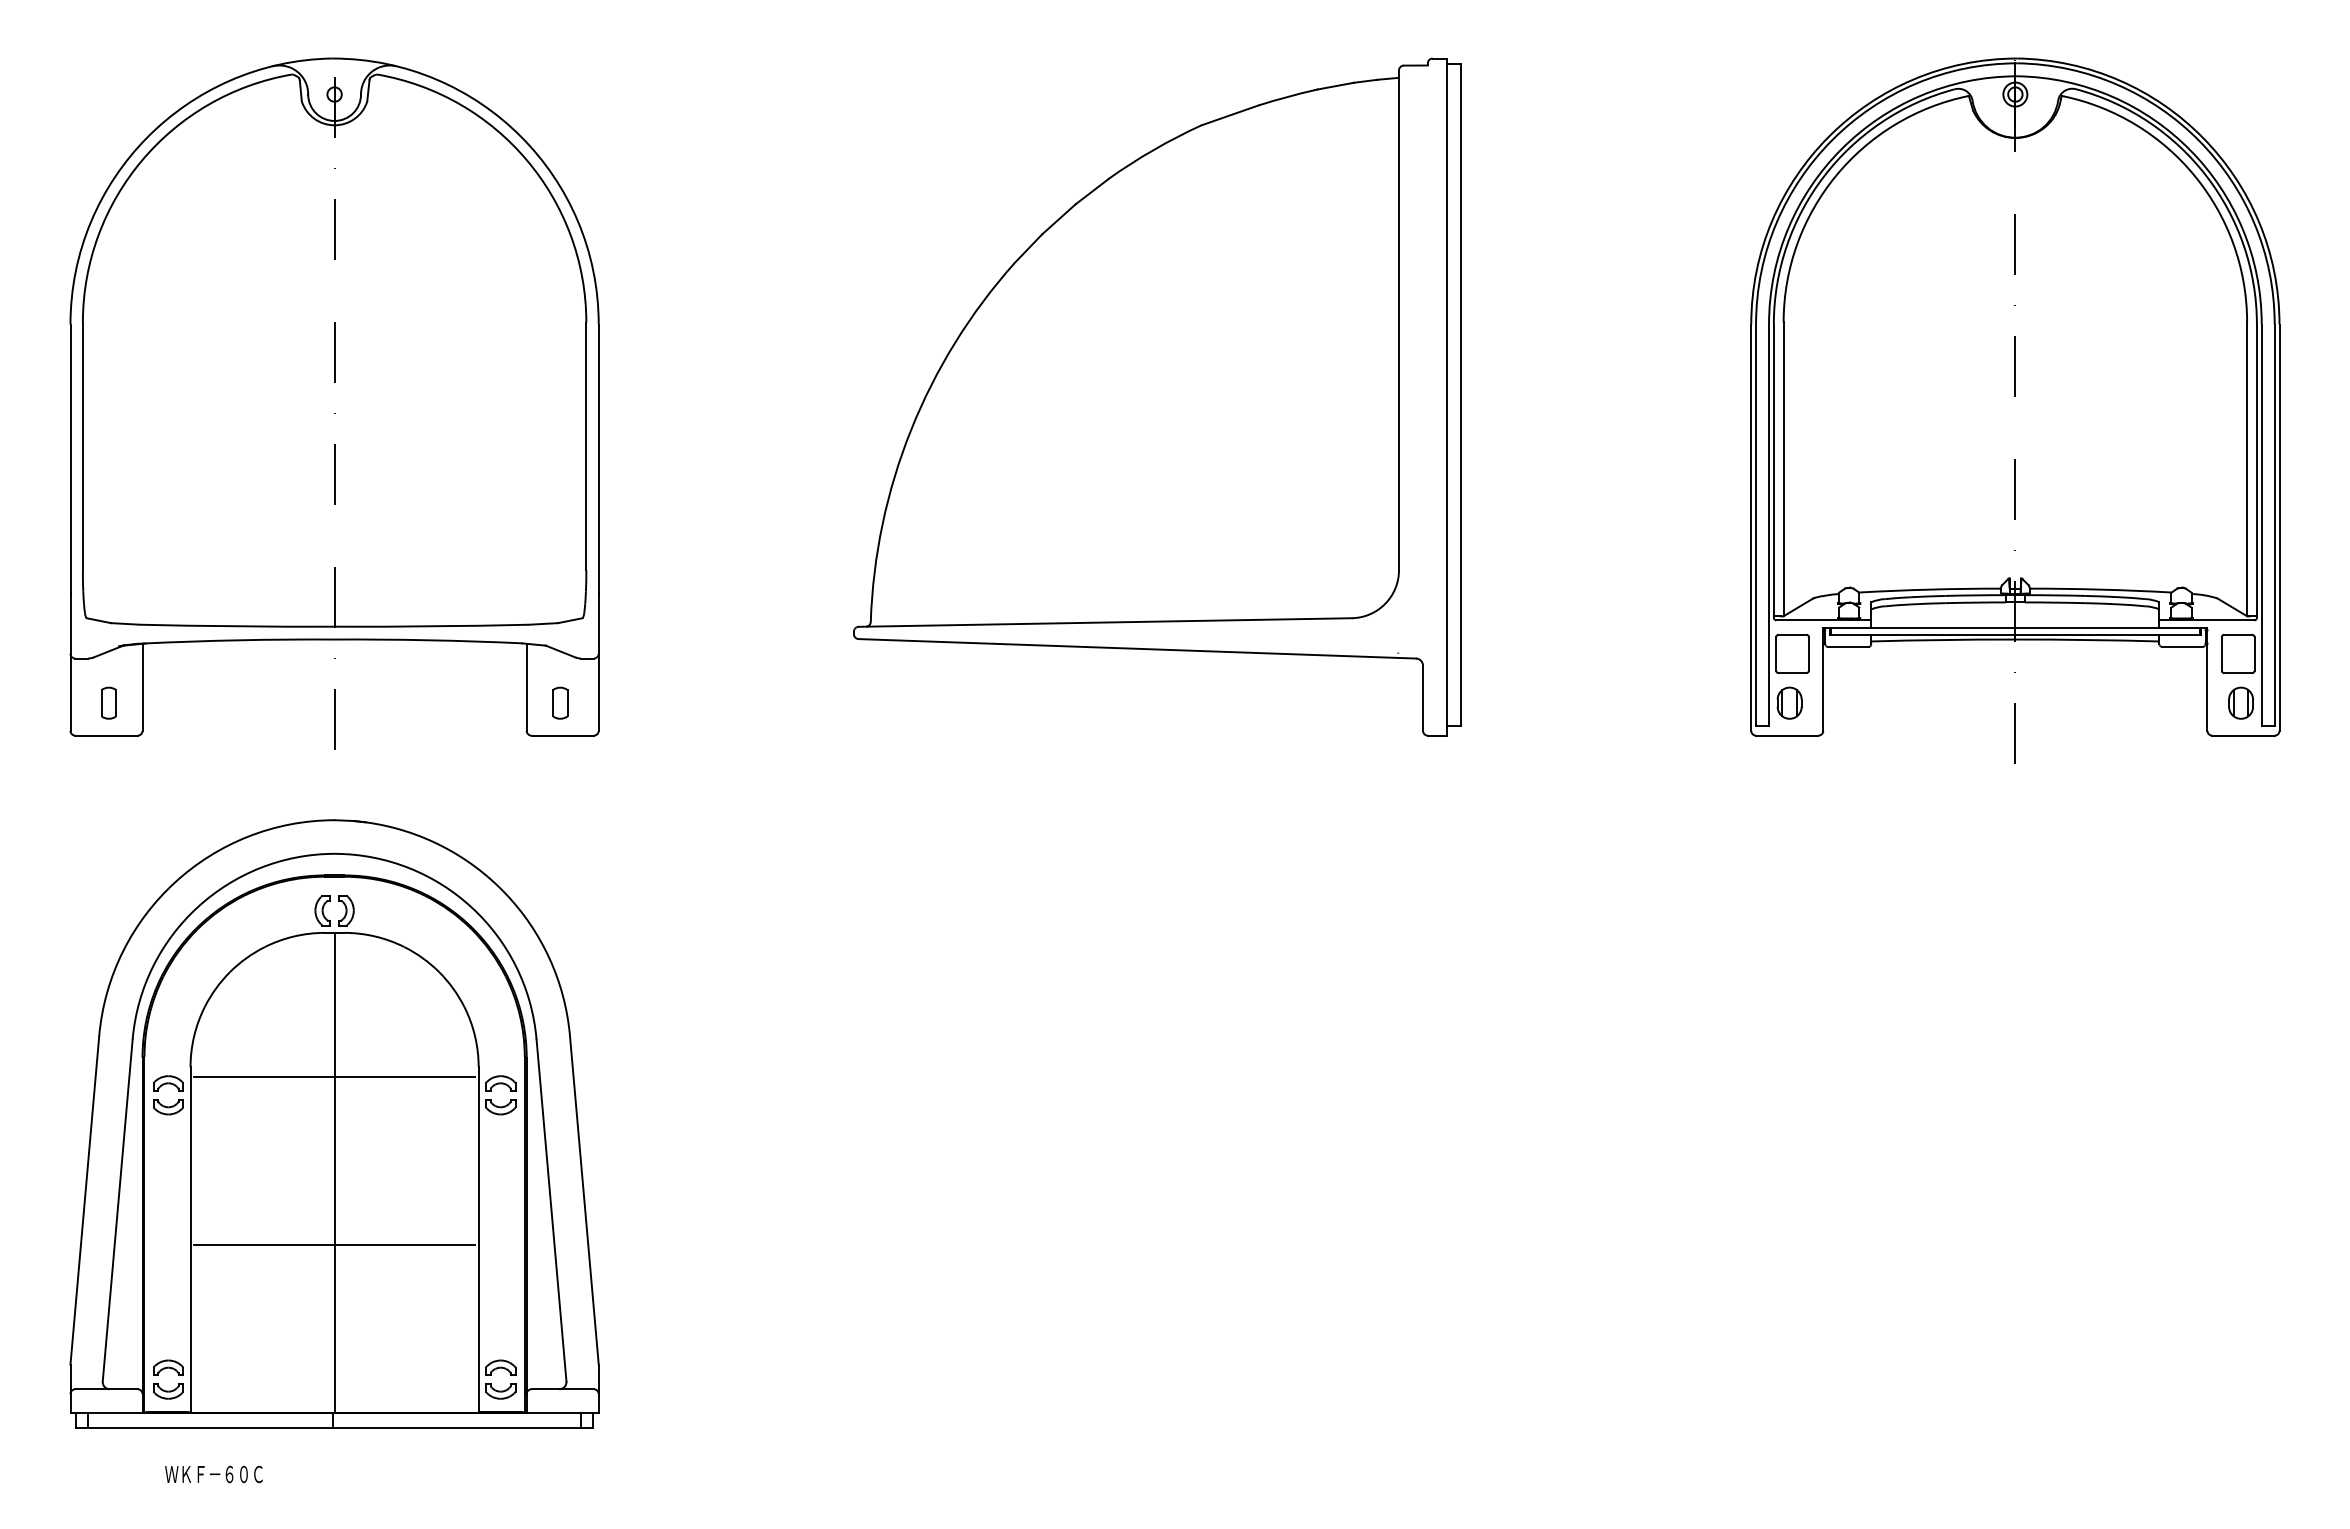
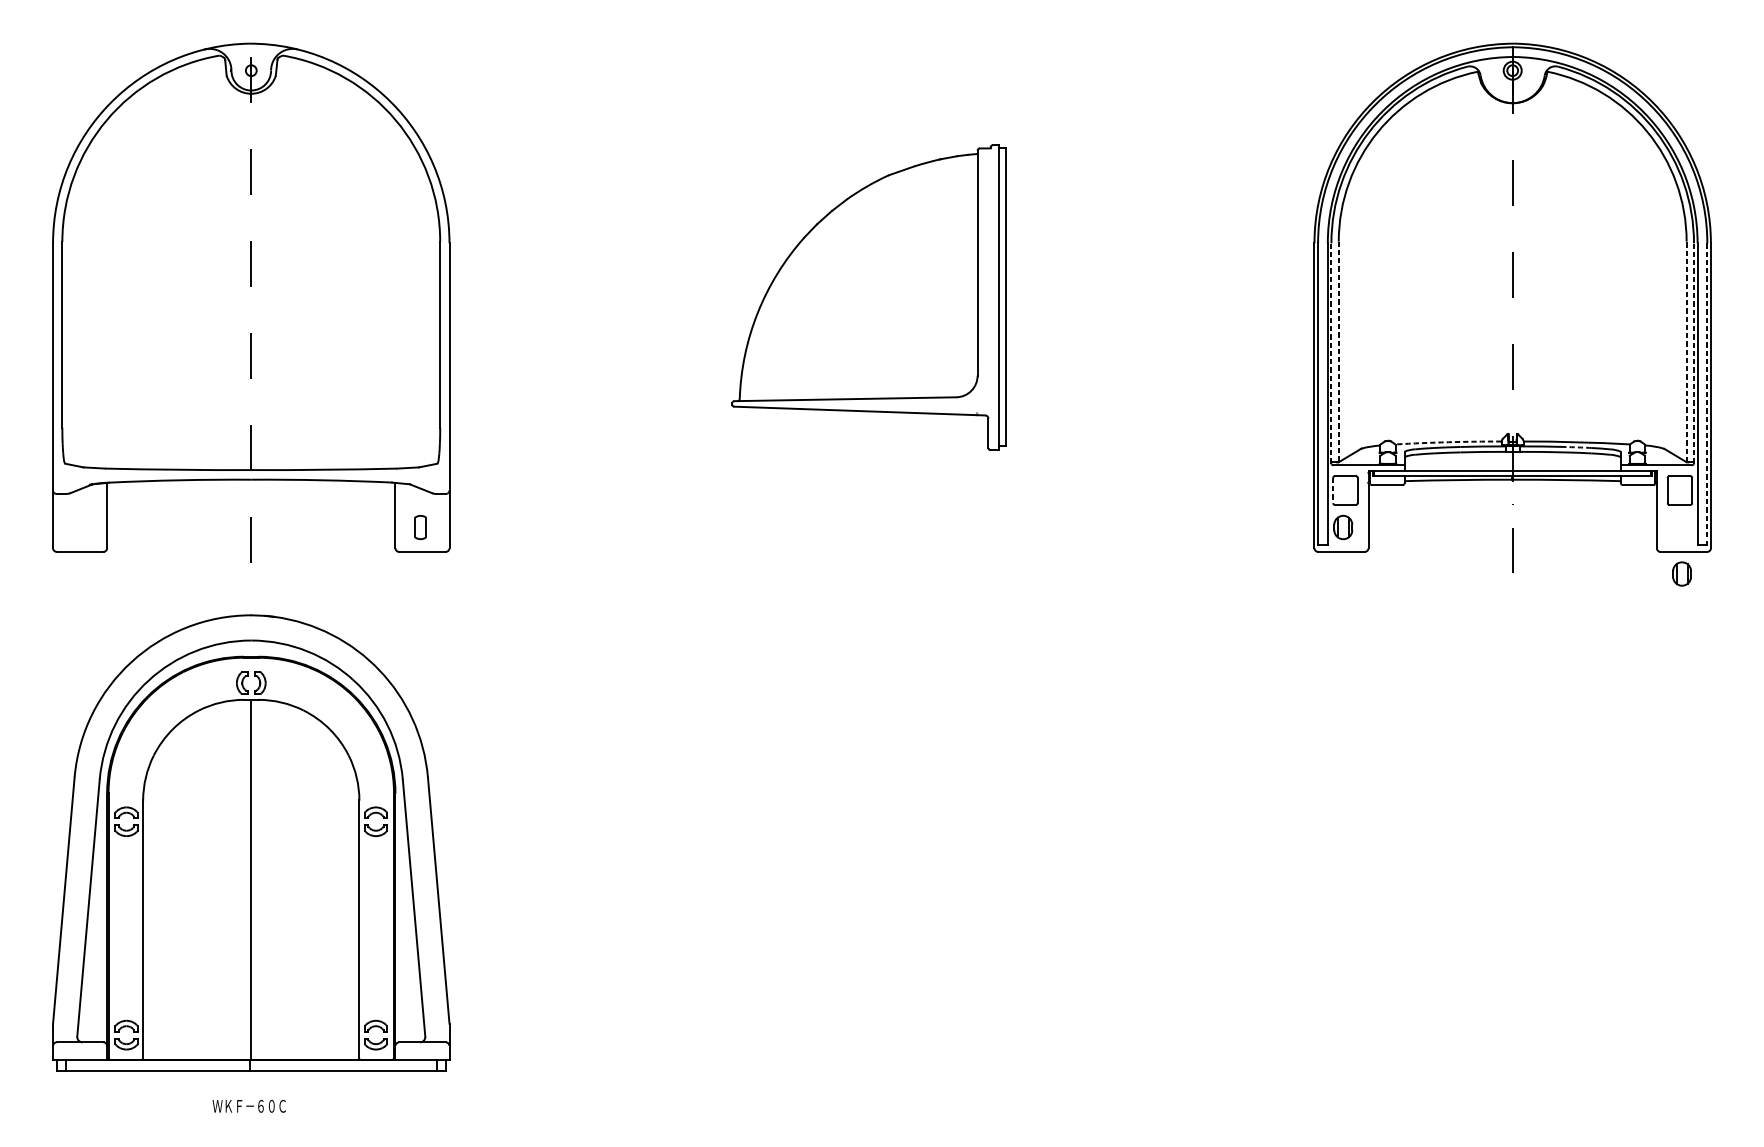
part: (1157, 396) -> (868, 297), size x0.6
line: (1783, 469) -> (1338, 352), solid -> dashed
line: (2247, 469) -> (1686, 352), solid -> dashed
line: (1773, 471) -> (1331, 353), solid -> dashed
line: (2256, 471) -> (1693, 353), solid -> dashed
line: (2274, 525) -> (1707, 394), solid -> dashed
arc: (1929, 589) -> (1448, 442), solid -> dashed
arc: (2102, 596) -> (1578, 447), solid -> dashed
line: (1776, 653) -> (1333, 490), solid -> dashed
part: (108, 702) -> (81, 526), removed
part: (2240, 702) -> (1681, 573), moved
line: (334, 1077) -> (251, 808), removed
line: (334, 1245) -> (251, 934), removed
text: (213, 1474) -> (248, 1106), moved

